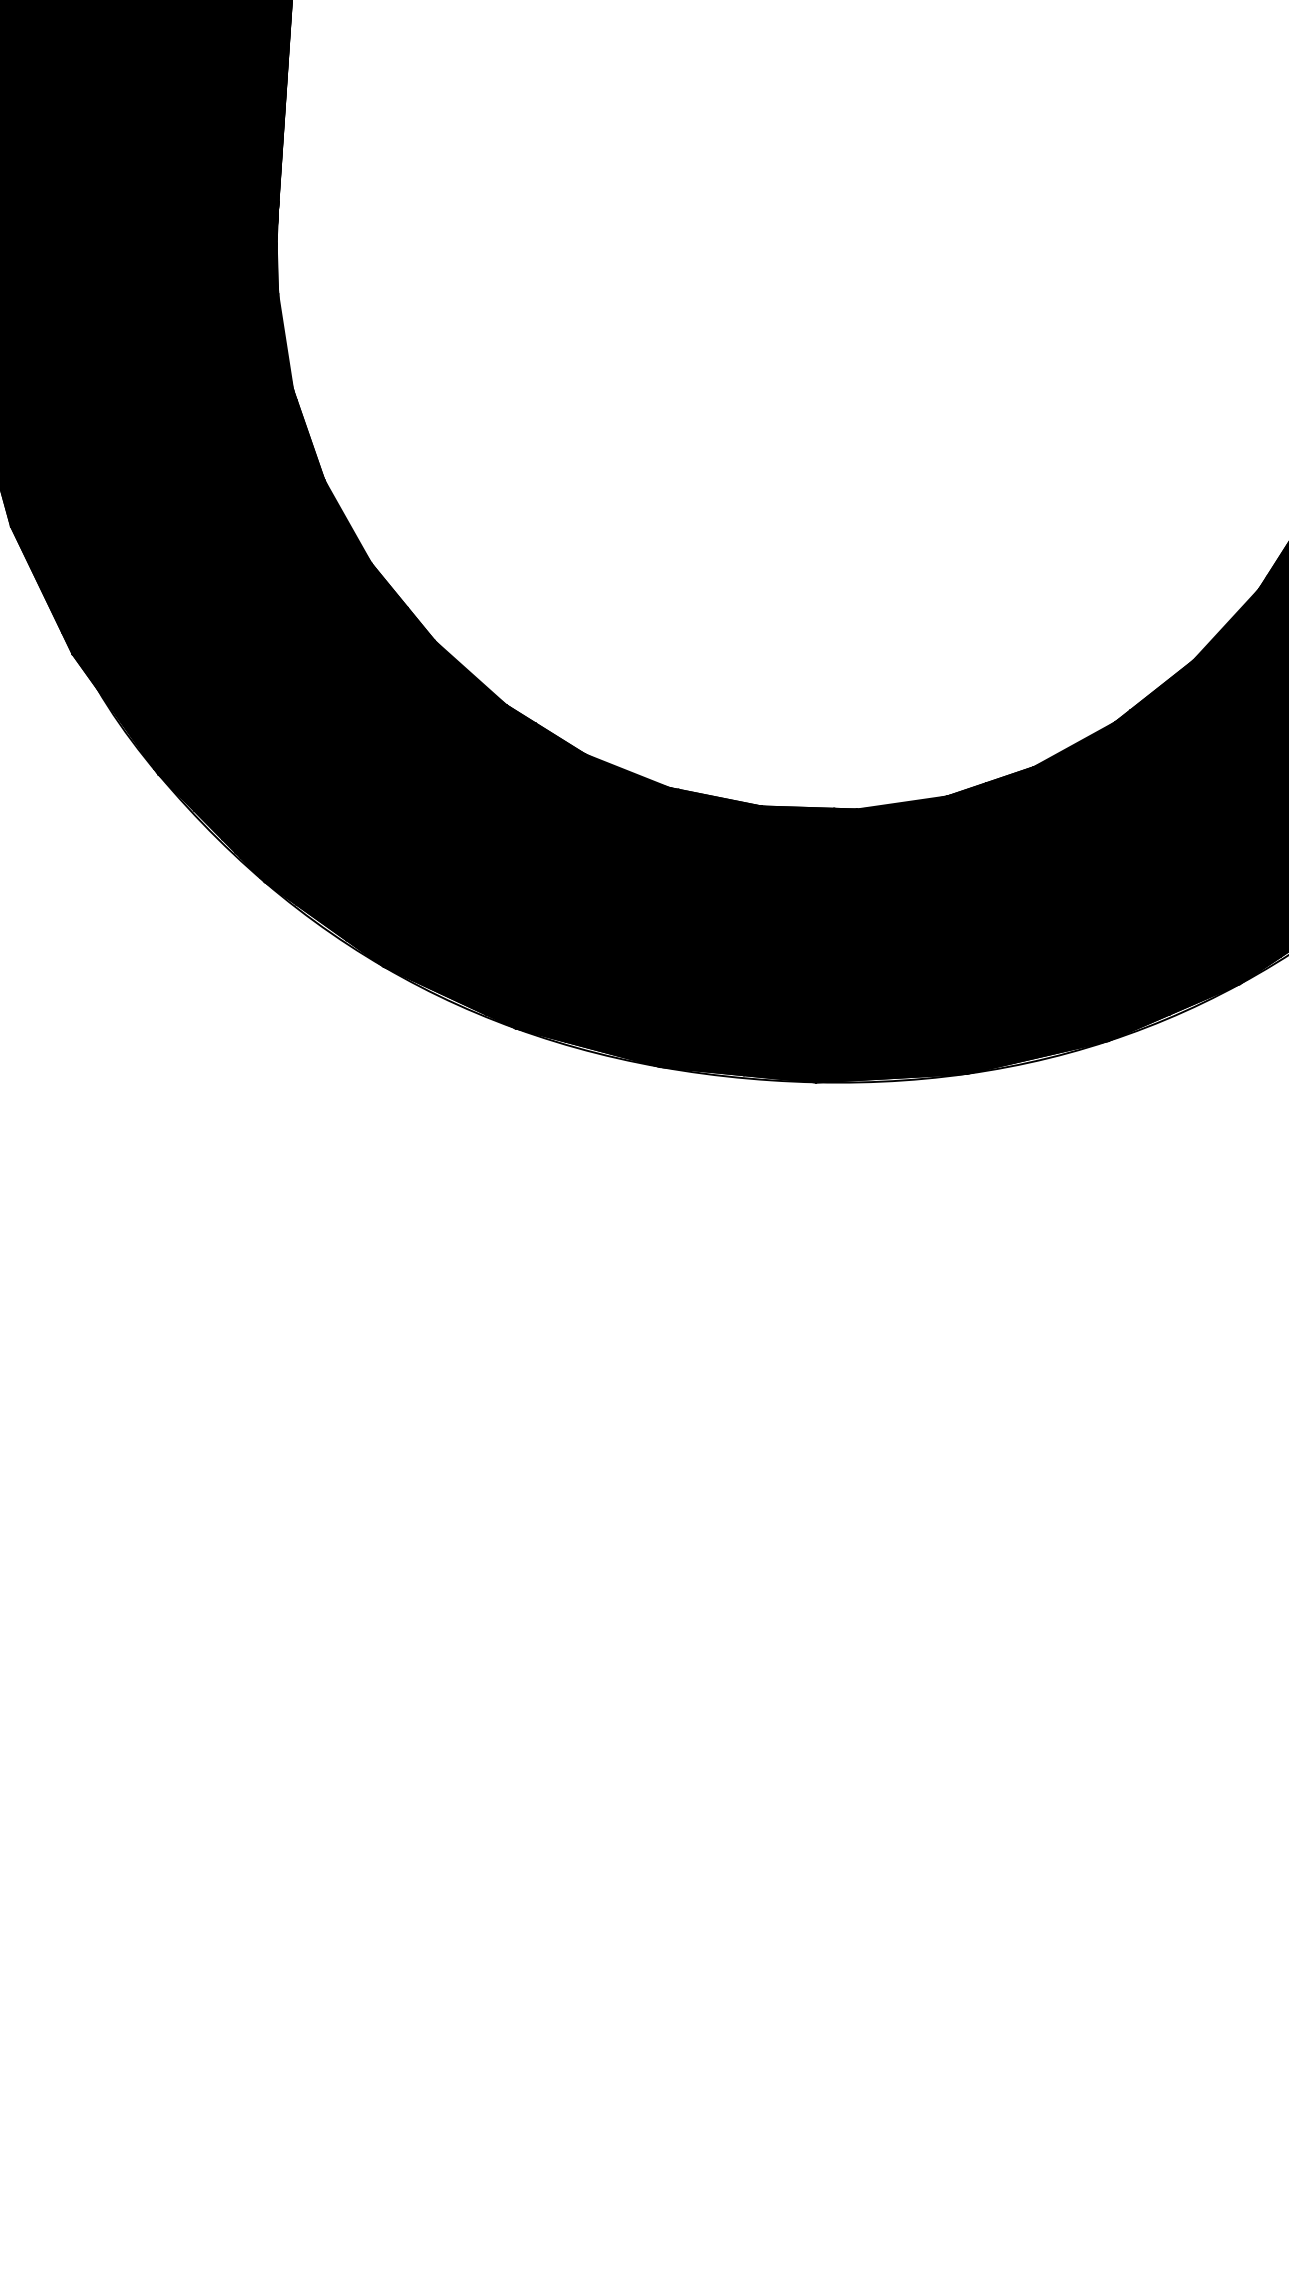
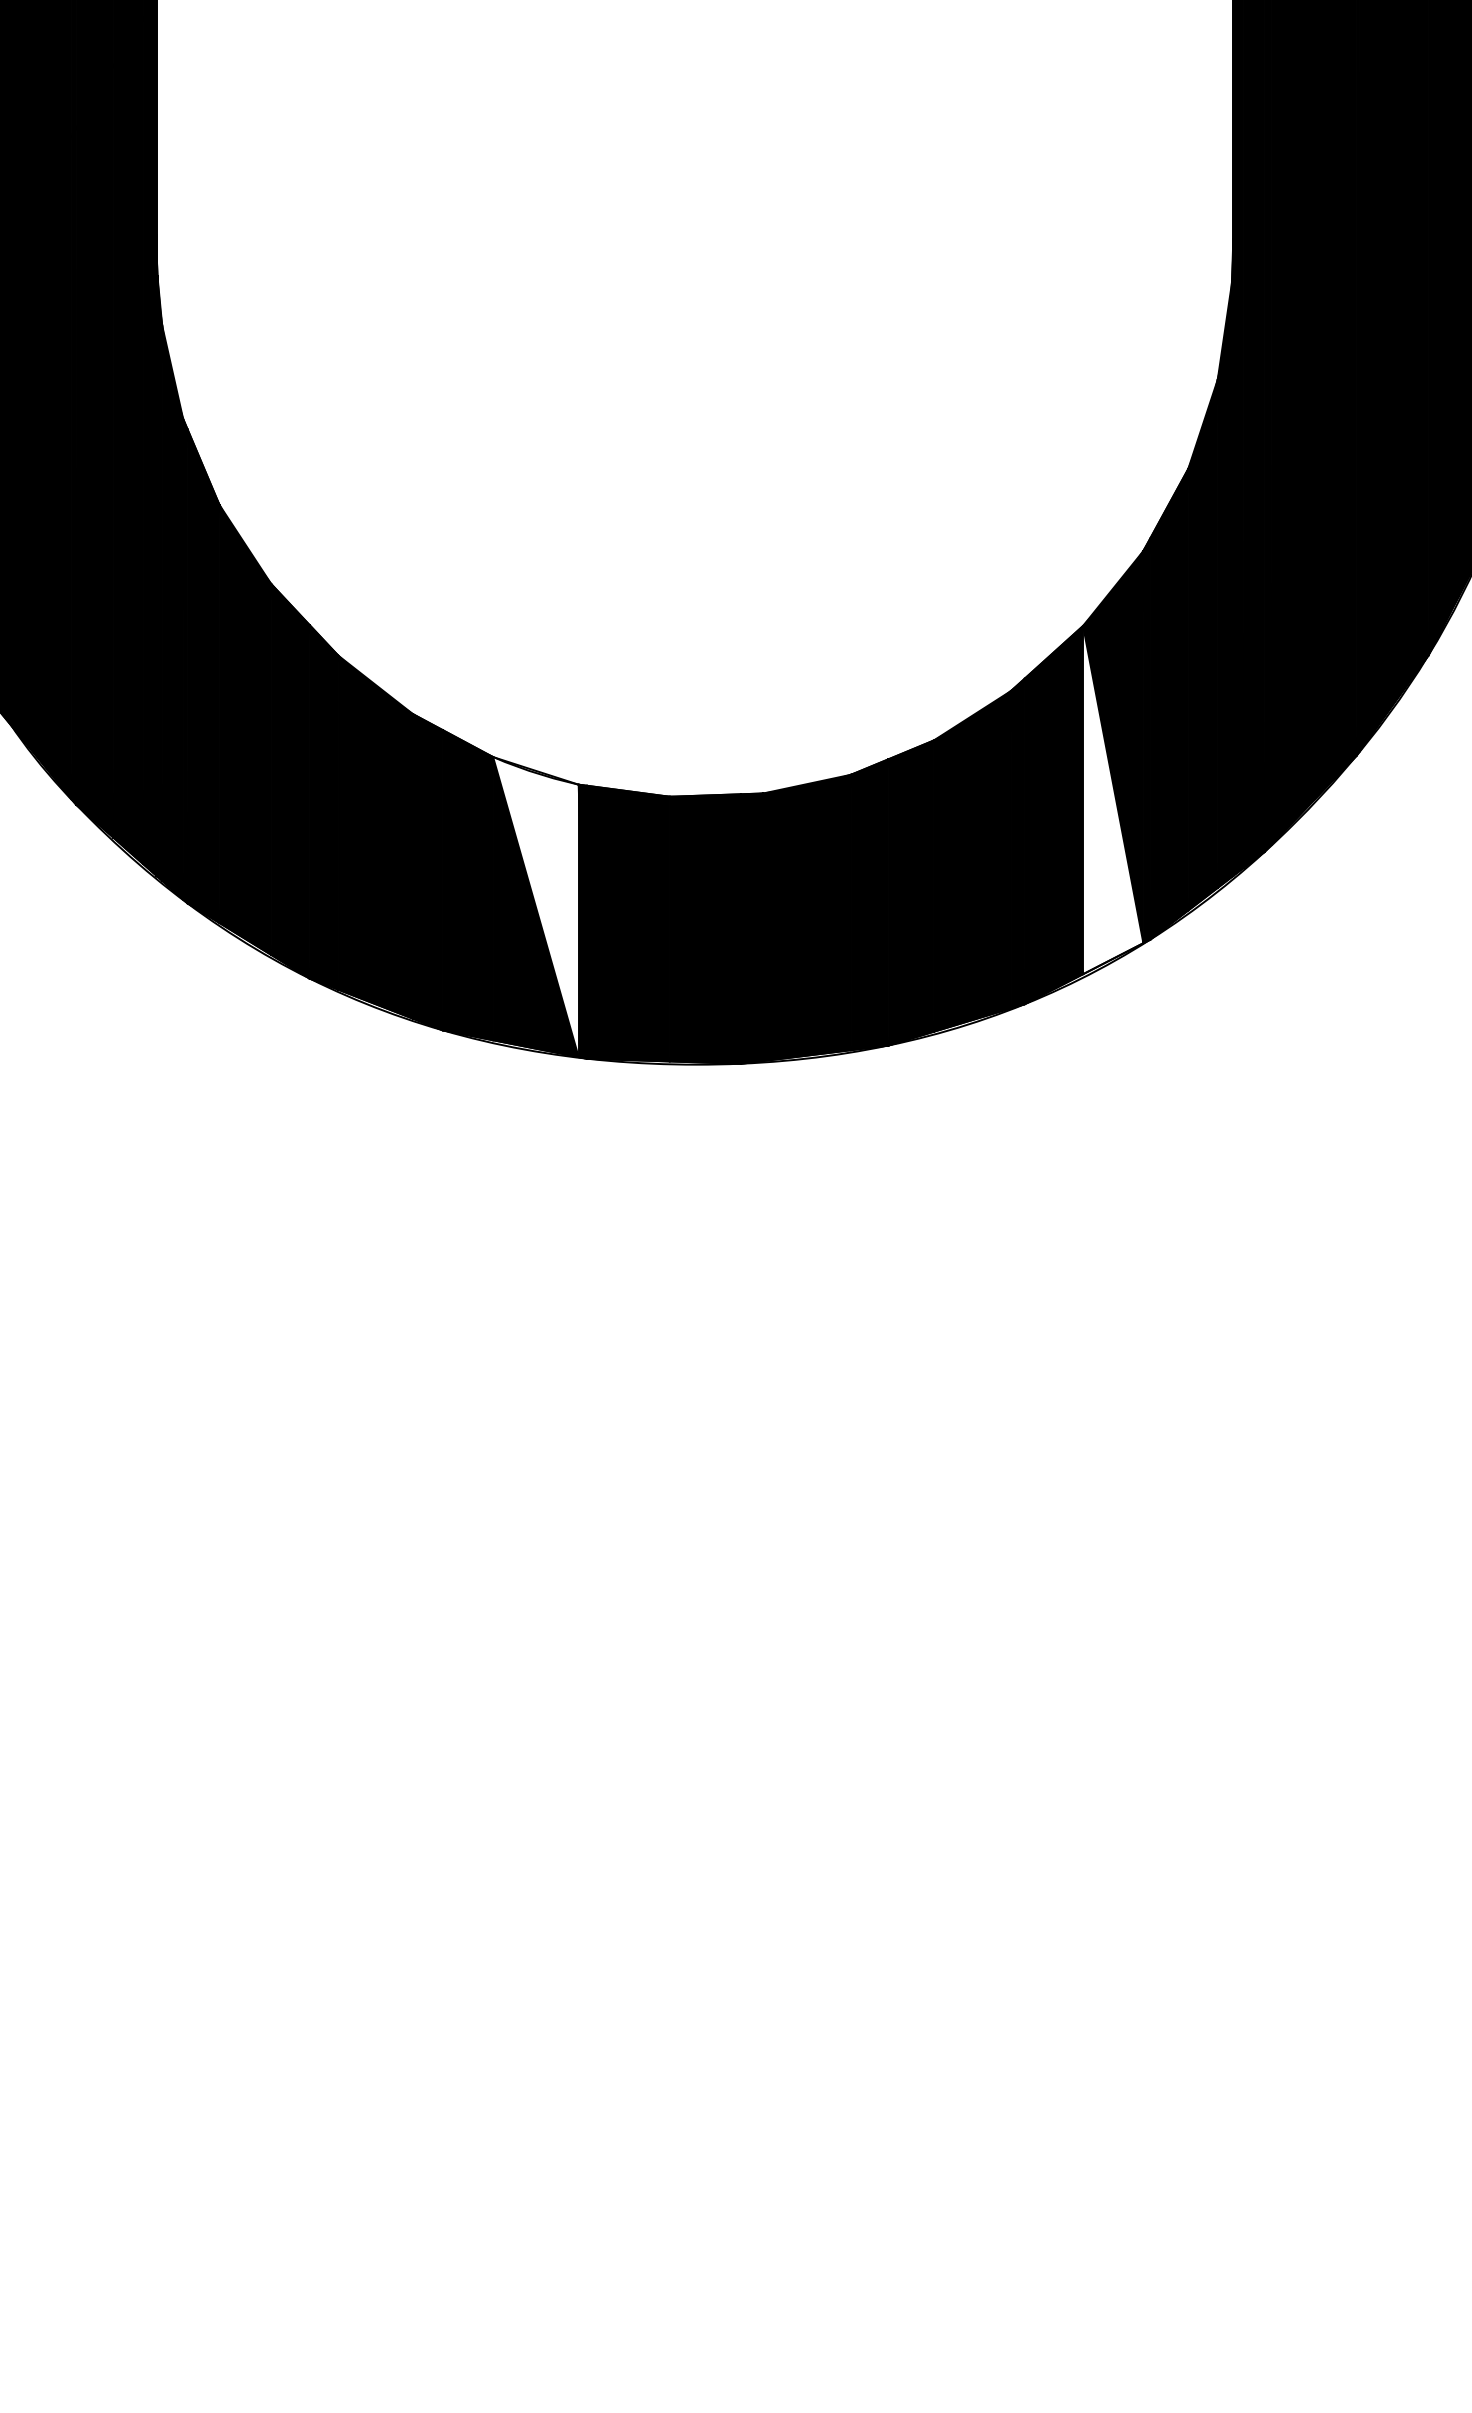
fill: (1212, 839) -> (1113, 799), removed
fill: (617, 909) -> (535, 907), removed

